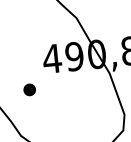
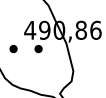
part: (67, 86) -> (38, 49), added

